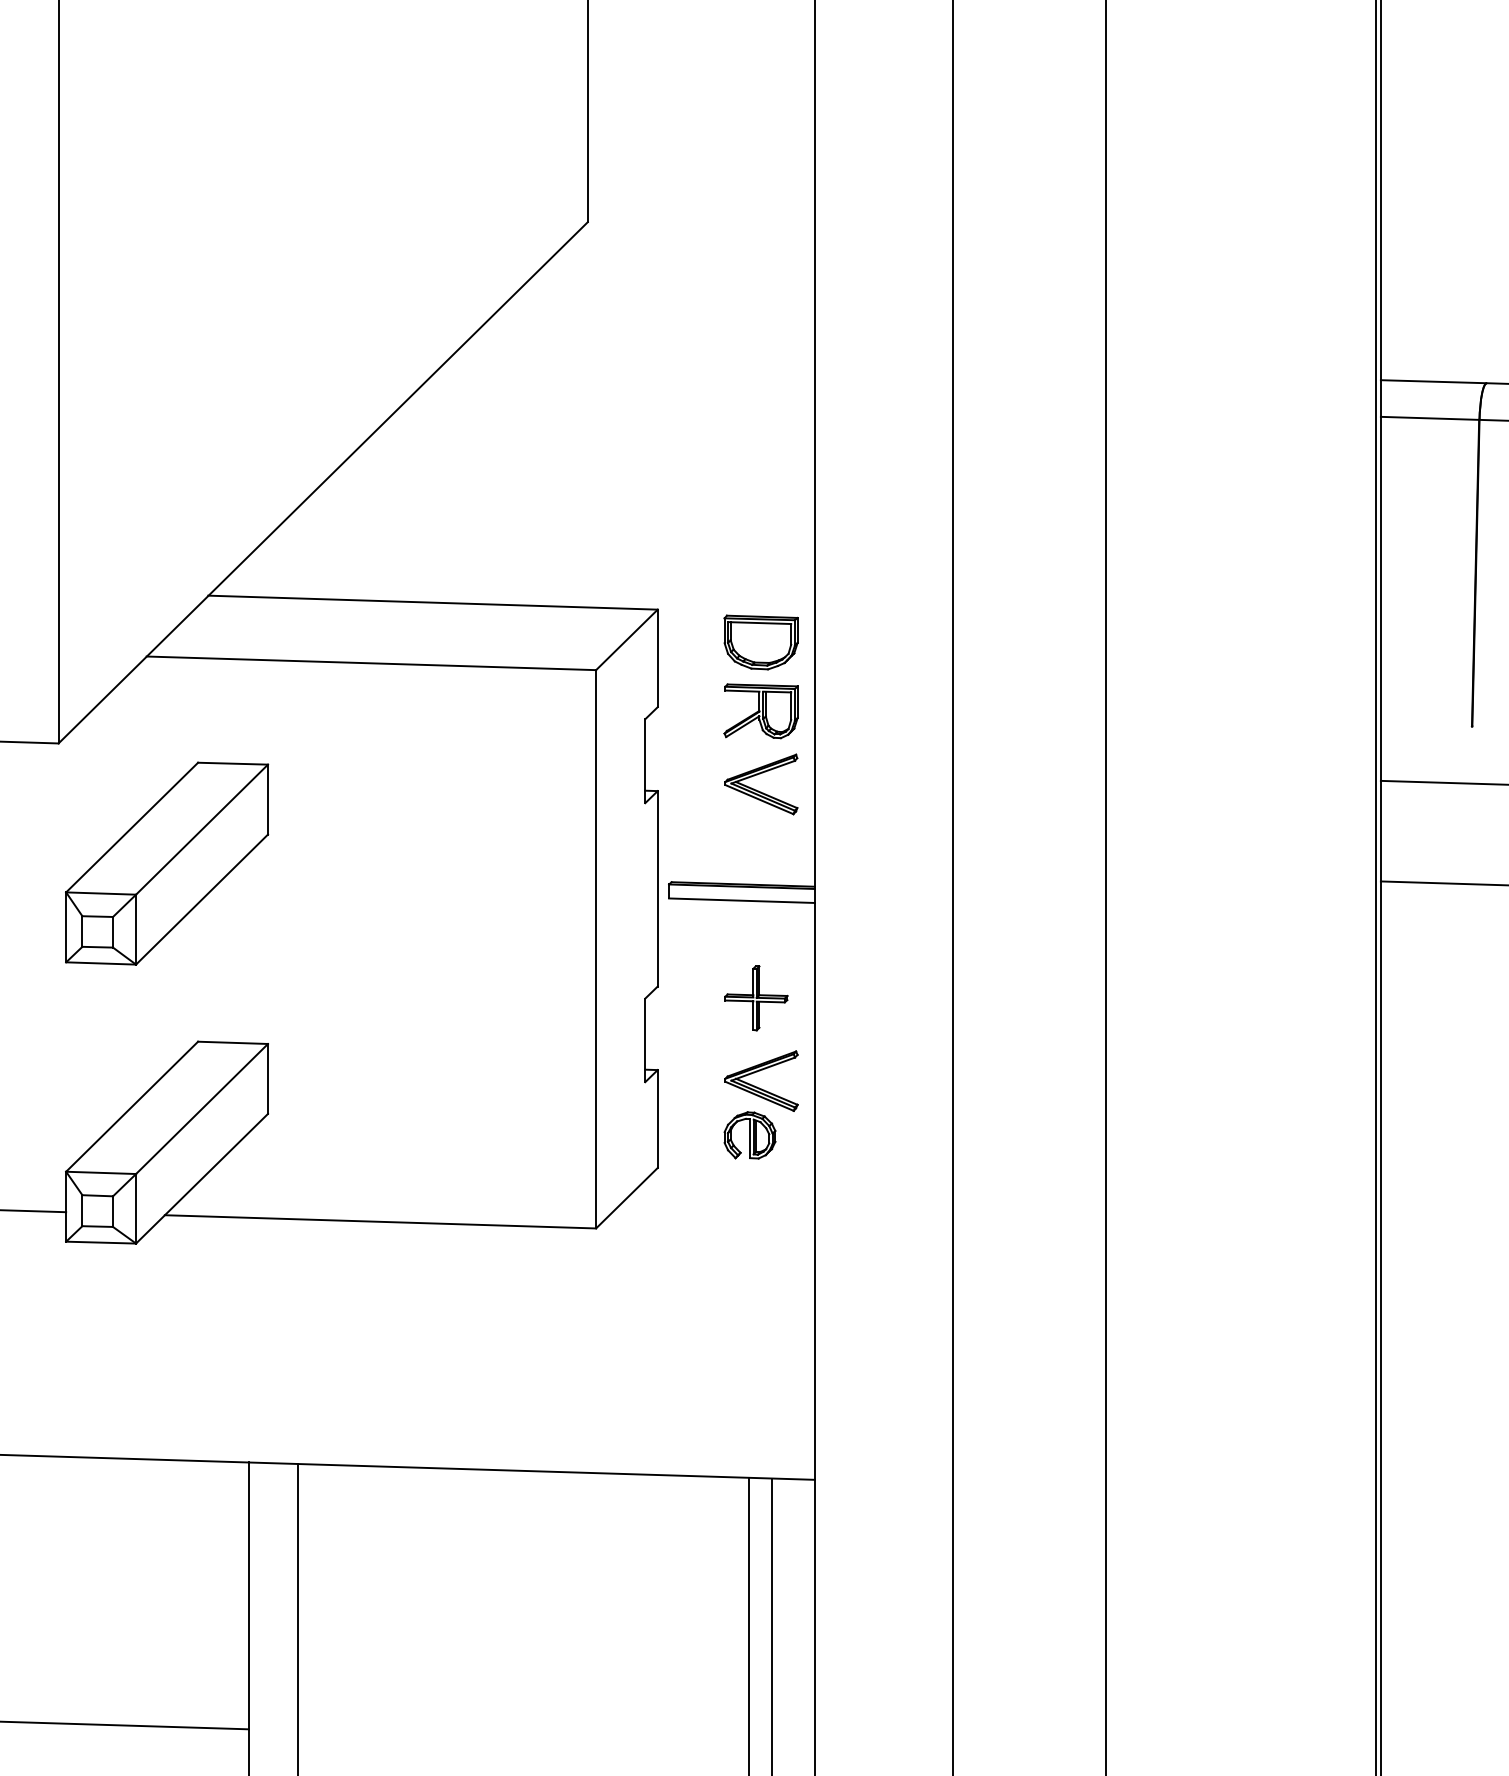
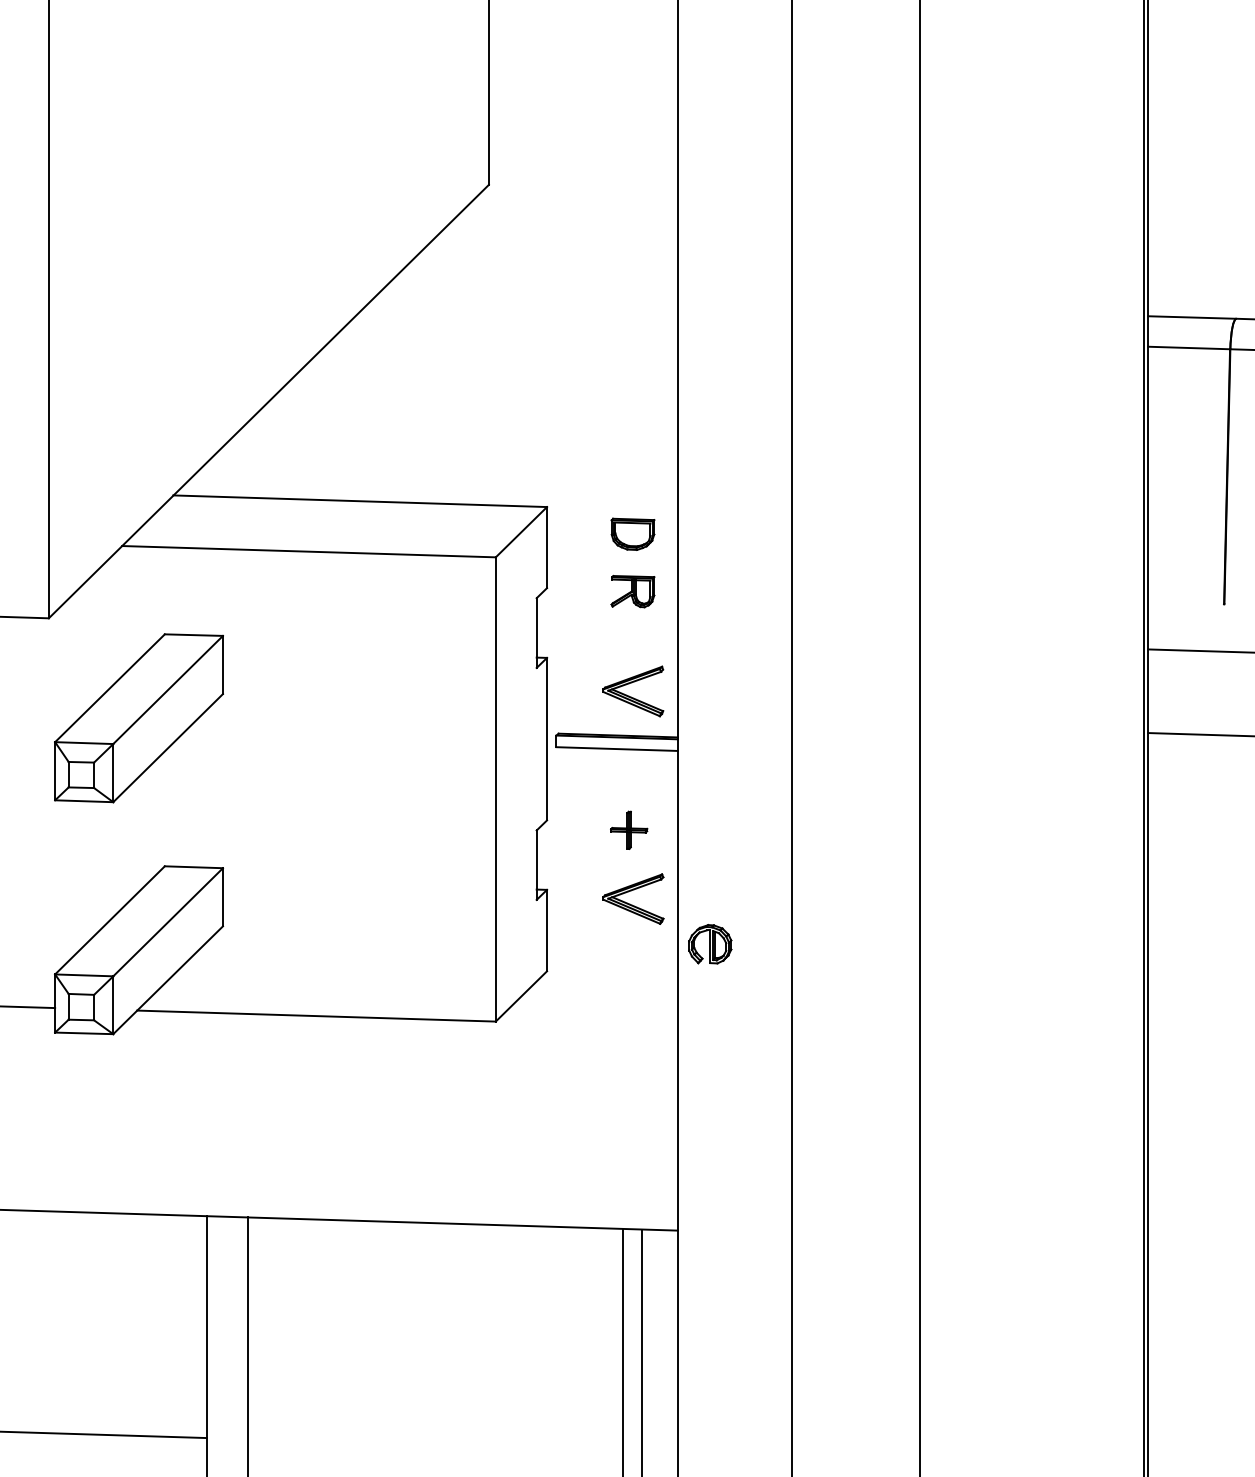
part: (760, 642) -> (632, 534), size x0.7
part: (760, 711) -> (632, 591), size x0.7
part: (758, 790) -> (630, 696), moved
part: (756, 998) -> (629, 830), size x0.7
part: (749, 1135) -> (709, 944), moved

